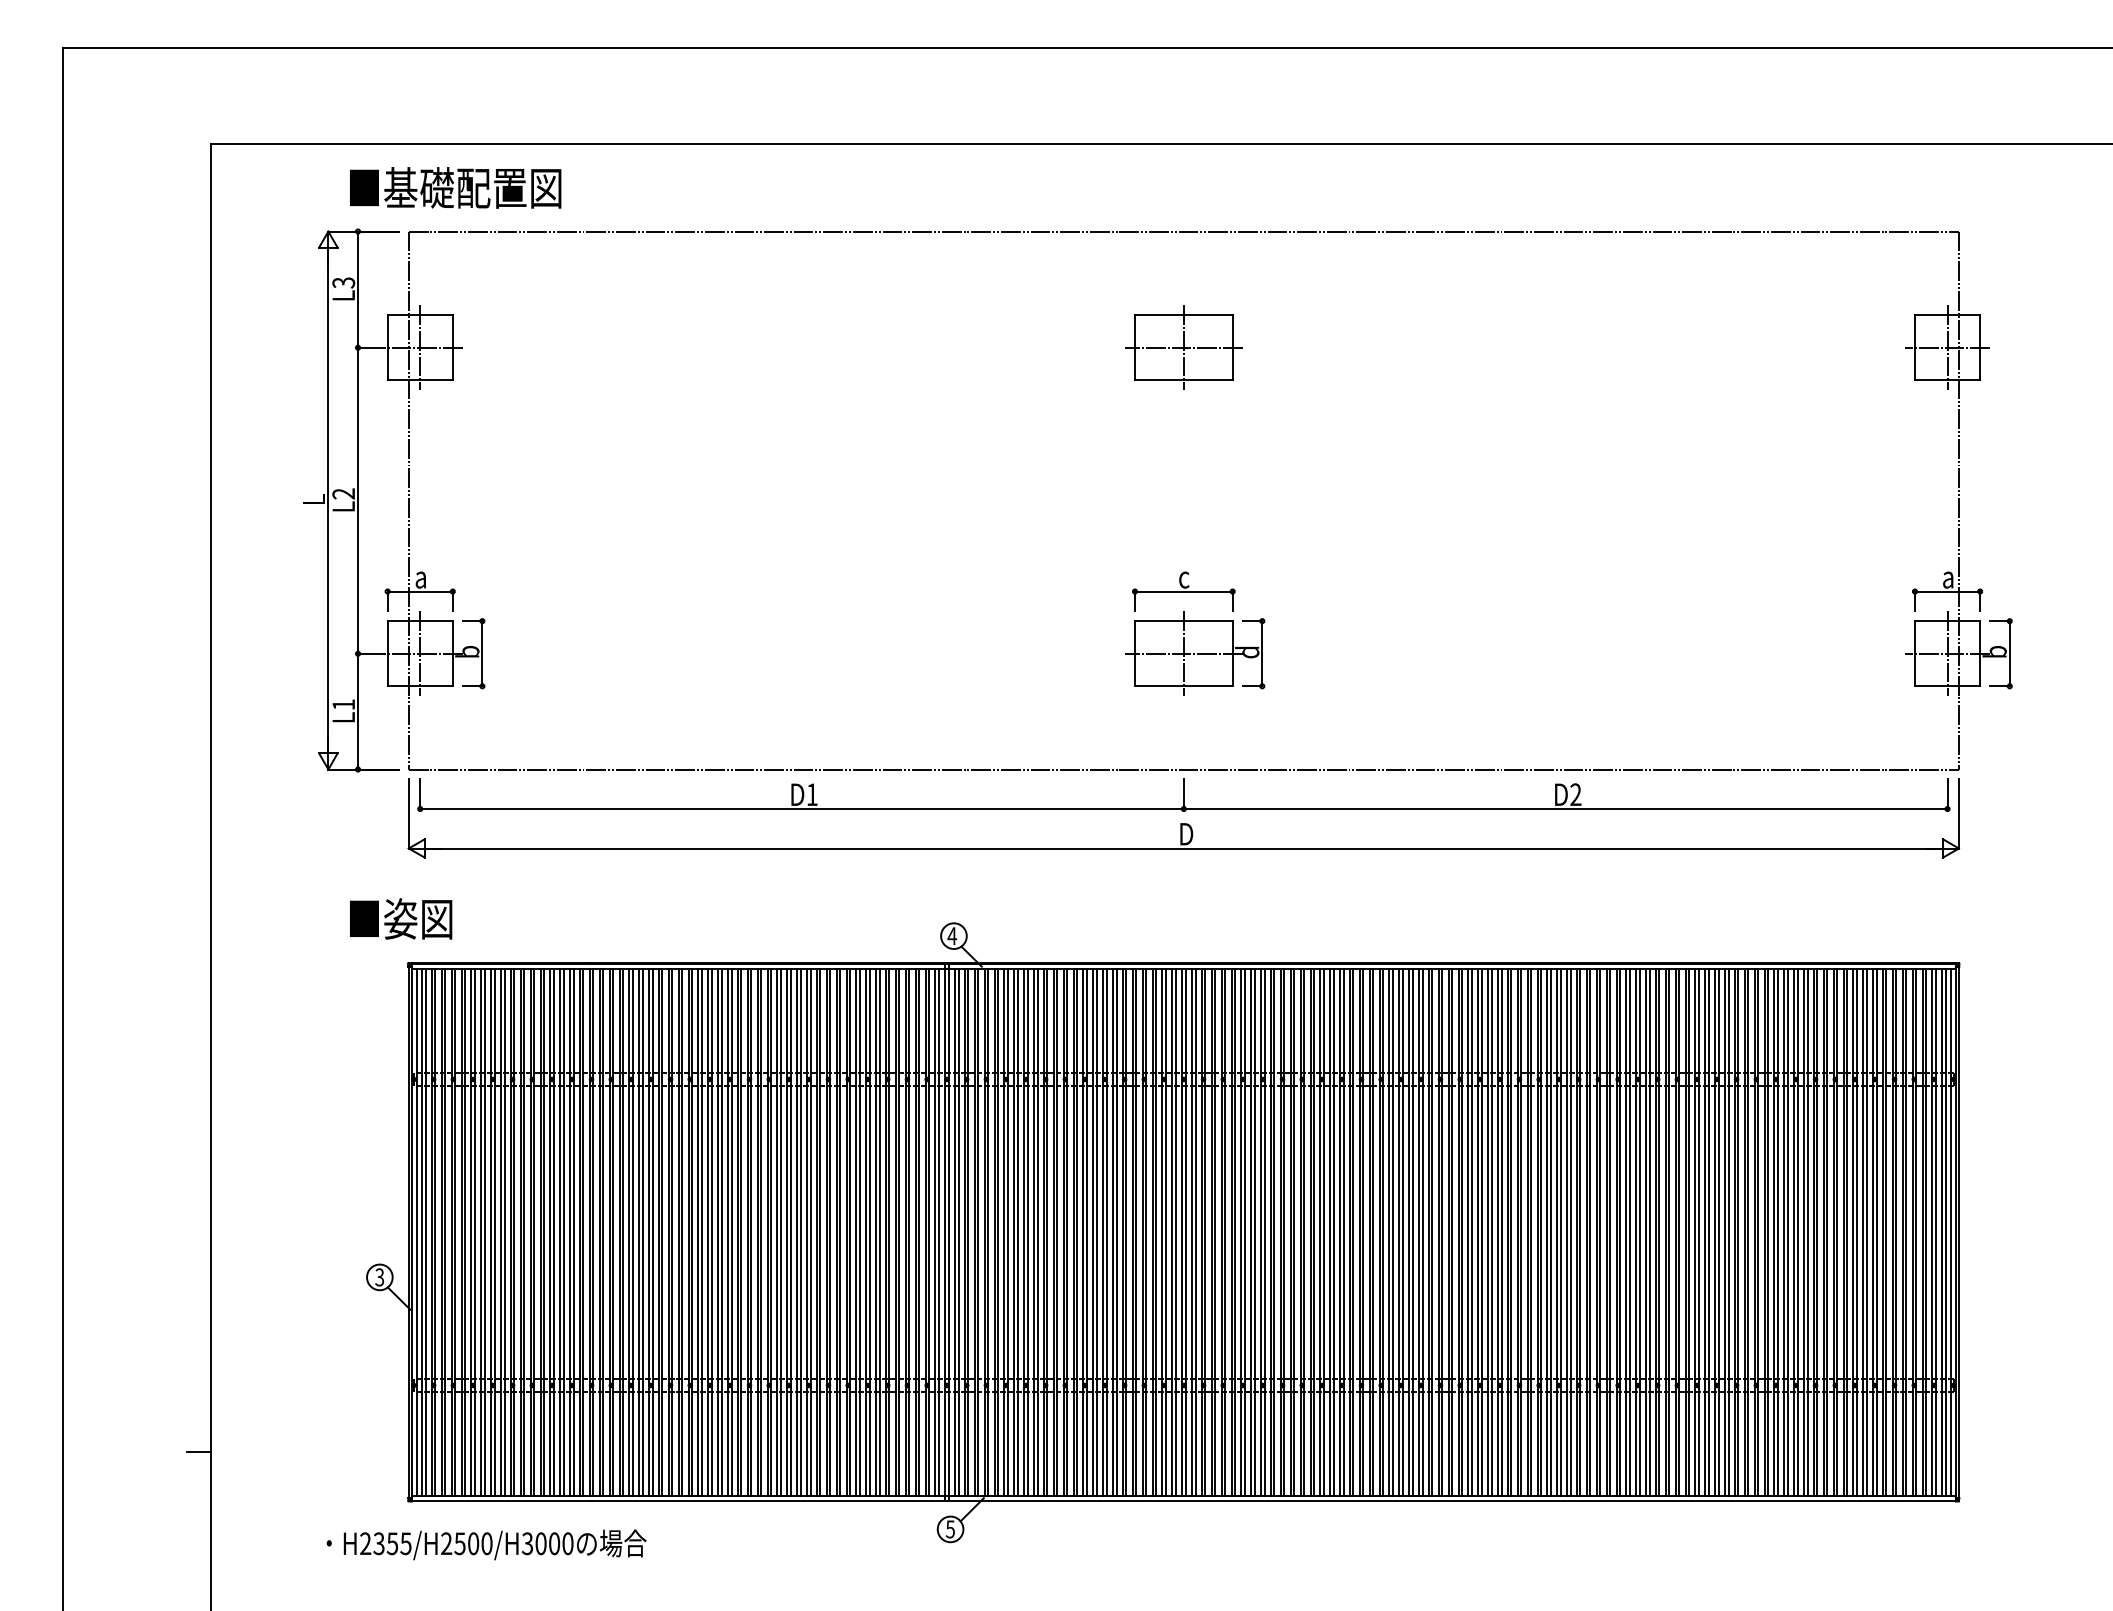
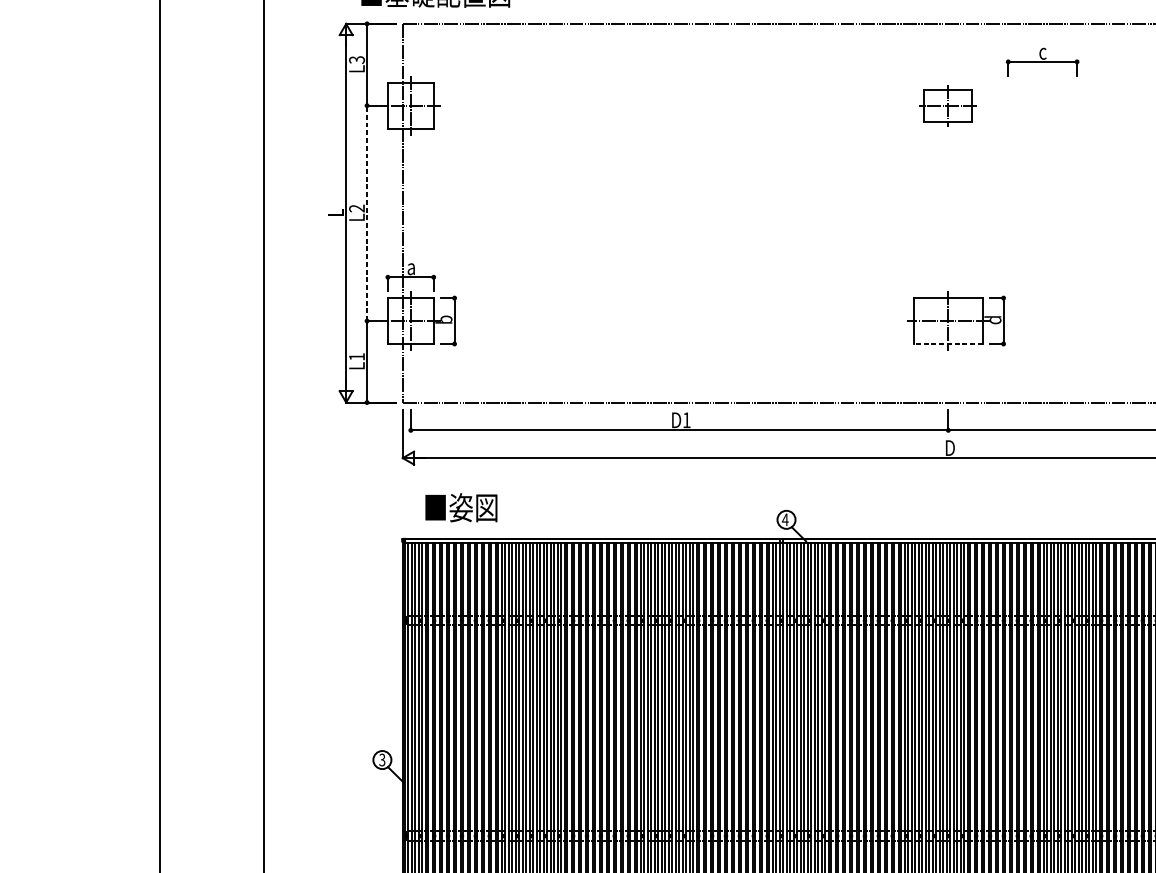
part: (1183, 347) -> (948, 105), size x0.7
line: (358, 500) -> (367, 213), solid -> dashed
part: (1183, 591) -> (1042, 61), moved
line: (1183, 686) -> (948, 344), solid -> dashed
text: (401, 918) -> (461, 507), moved

